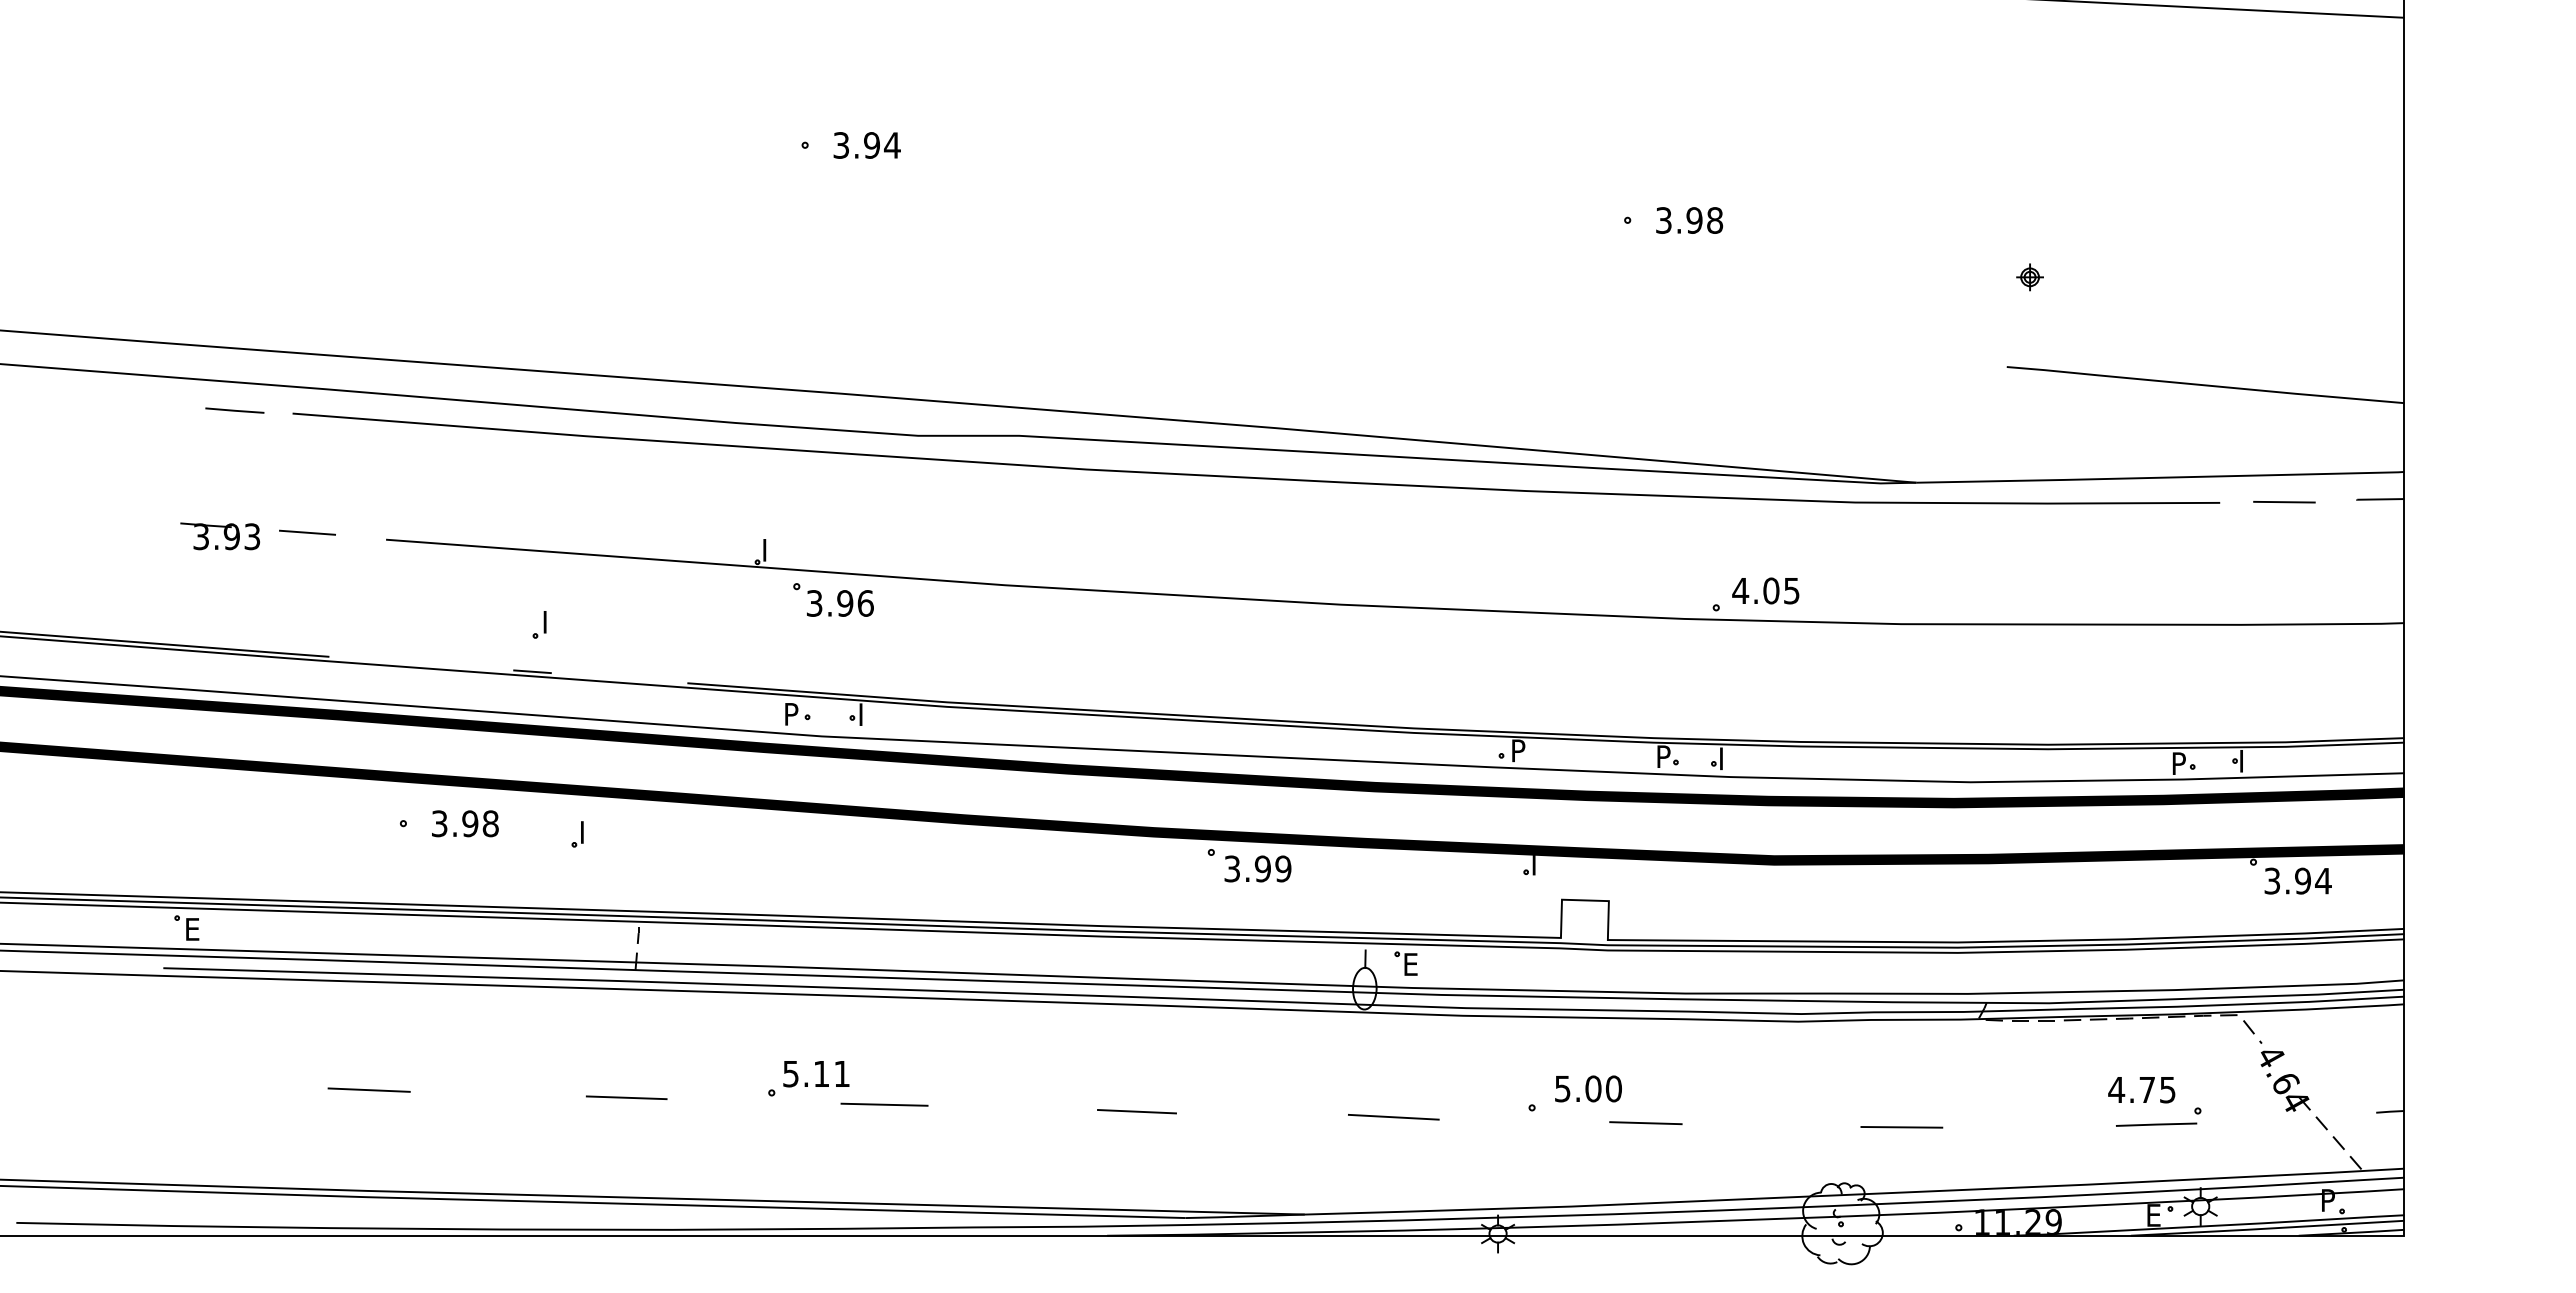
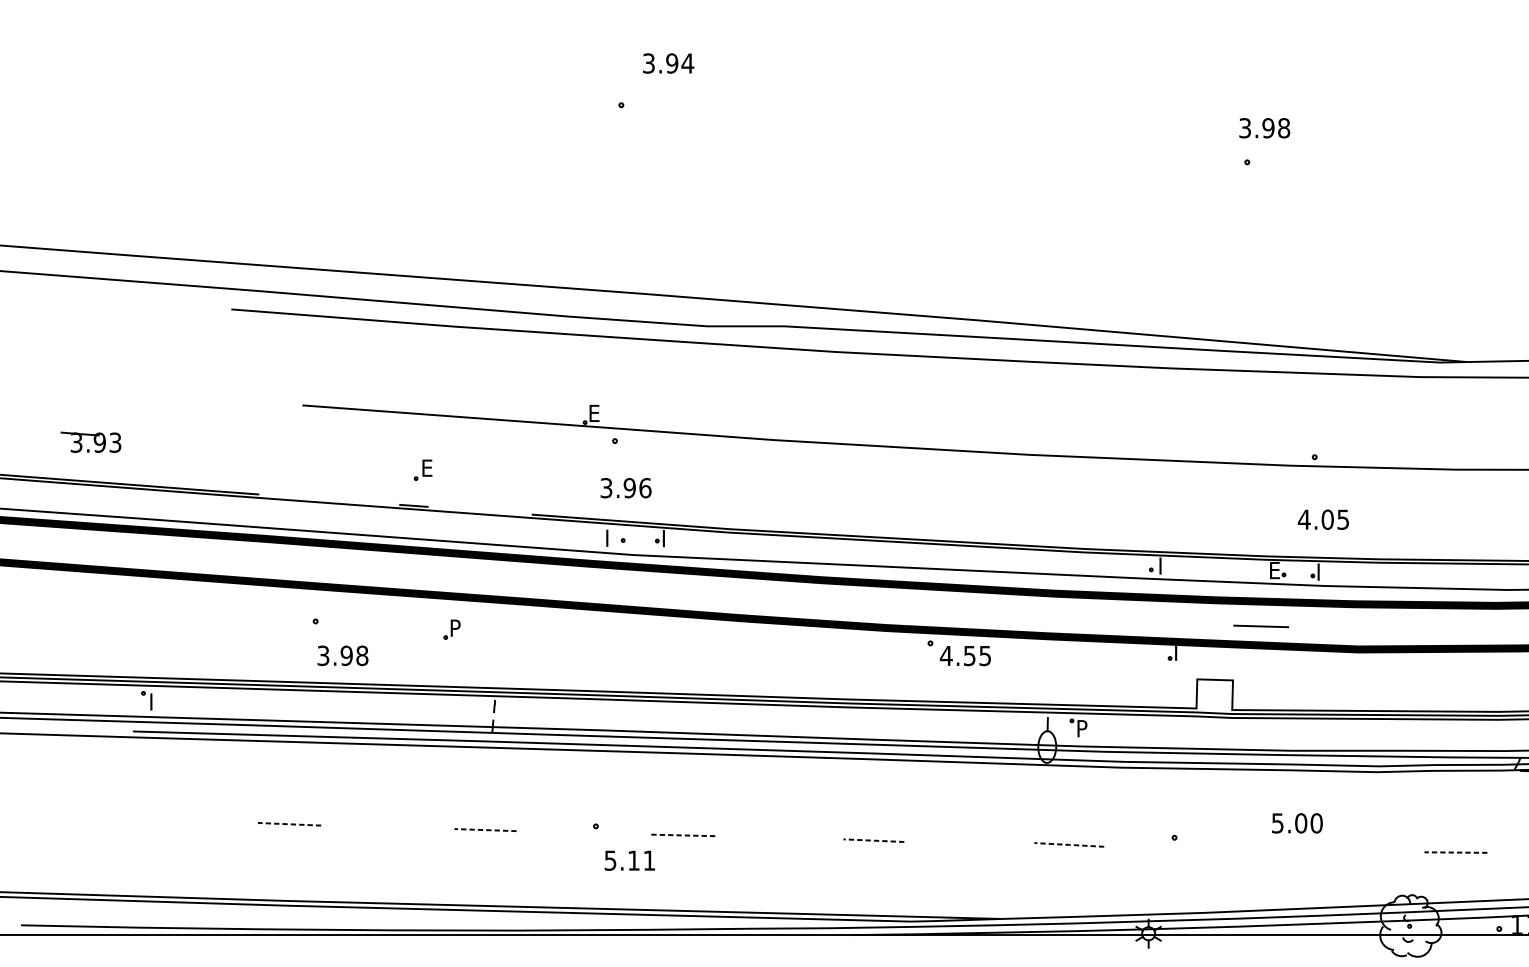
text: (866, 145) -> (668, 63), moved
text: (1689, 220) -> (1264, 128), moved
line: (234, 410) -> (187, 307), removed
line: (307, 532) -> (242, 399), removed
part: (219, 536) -> (90, 442), moved
text: (771, 550) -> (595, 413), I -> E
text: (1765, 590) -> (1323, 519), moved
text: (840, 603) -> (626, 488), moved
text: (551, 622) -> (428, 468), I -> E
text: (793, 709) -> (612, 534), P -> I
text: (1520, 745) -> (1165, 562), P -> I
text: (1665, 756) -> (1276, 570), P -> E
text: (465, 823) -> (343, 655), moved
text: (588, 827) -> (456, 624), I -> P
text: (1257, 868) -> (965, 655), 3.99 -> 4.55
text: (194, 929) -> (156, 702), E -> I
text: (1412, 964) -> (1083, 728), E -> P
text: (816, 1074) -> (629, 861), moved
text: (1588, 1088) -> (1297, 823), moved
line: (369, 1090) -> (289, 824), solid -> dashed
line: (626, 1097) -> (485, 829), solid -> dashed
line: (884, 1104) -> (681, 835), solid -> dashed
line: (1137, 1111) -> (874, 840), solid -> dashed
line: (1393, 1117) -> (1069, 845), solid -> dashed
line: (1645, 1123) -> (1260, 626), moved
line: (1901, 1127) -> (1455, 852), solid -> dashed

